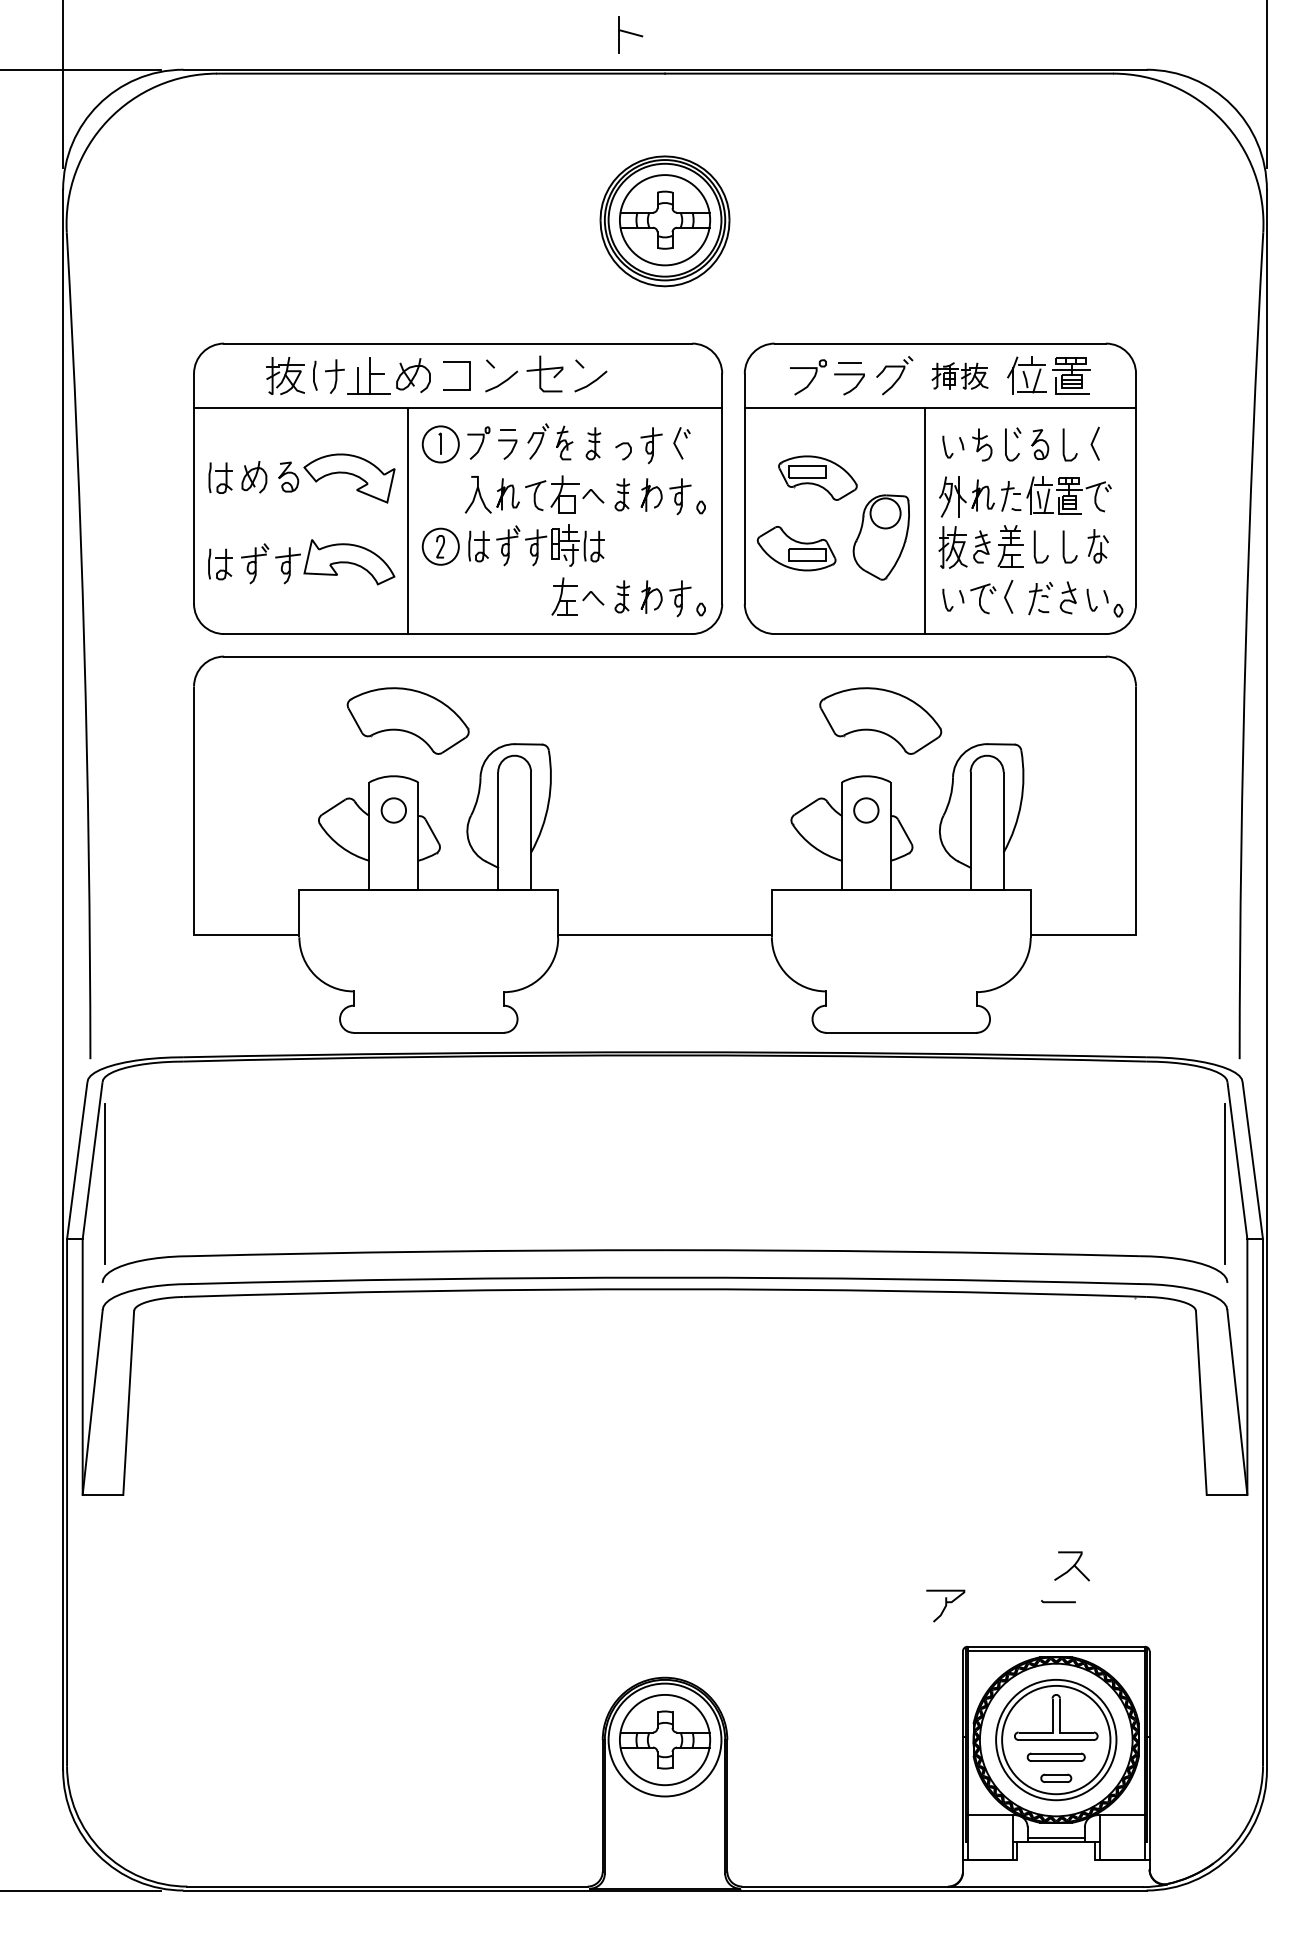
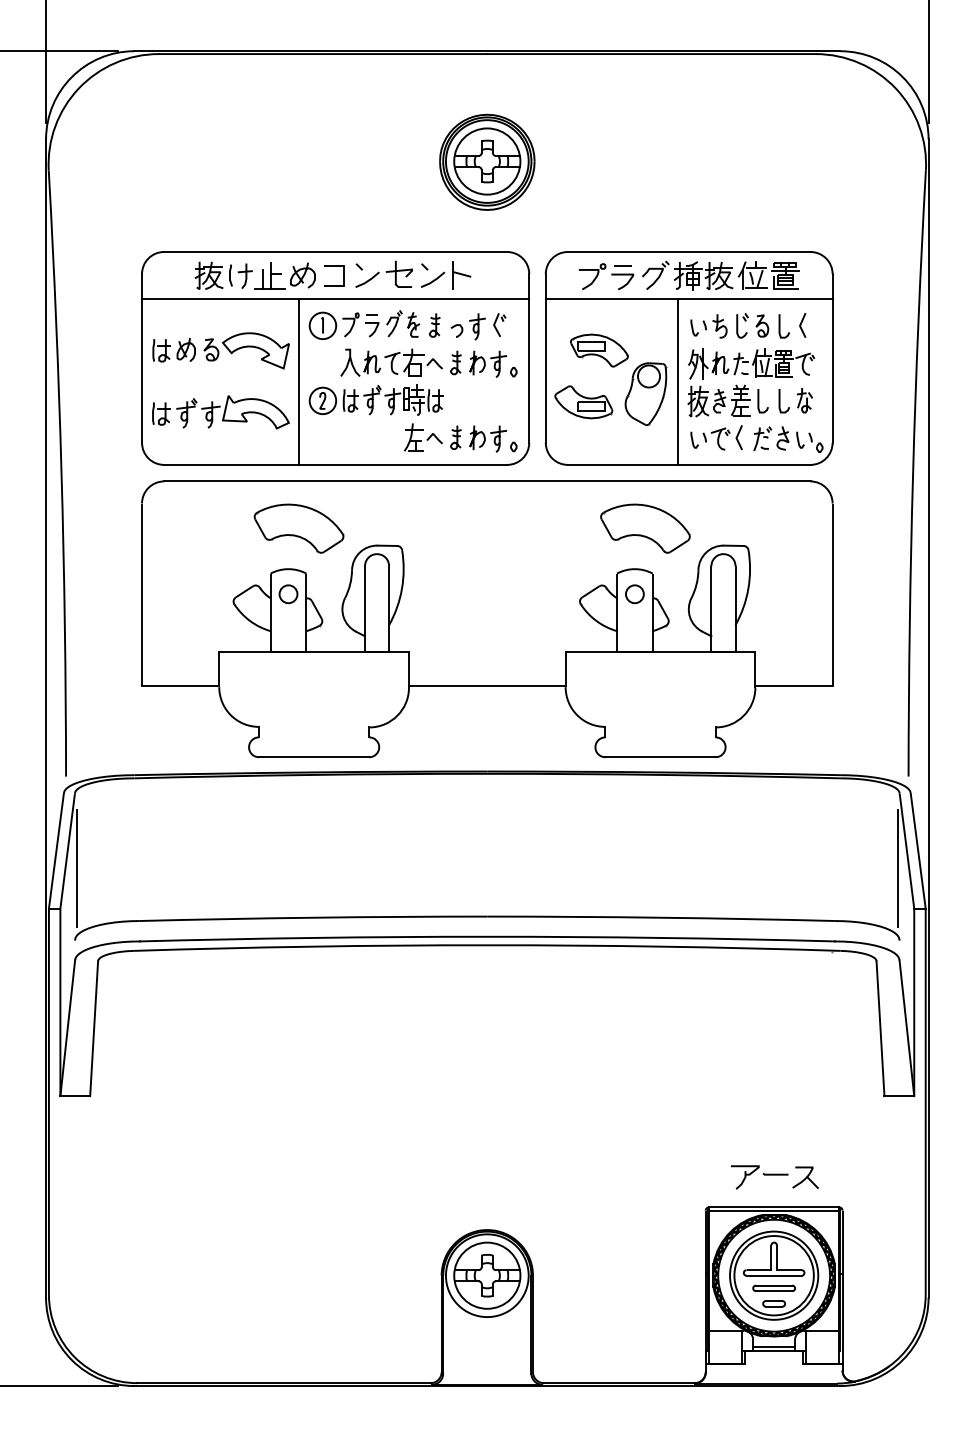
part: (630, 34) -> (462, 275), moved
part: (959, 375) -> (703, 275), size x1.43
part: (1071, 1566) -> (805, 1177), moved
part: (945, 1605) -> (744, 1177), moved

